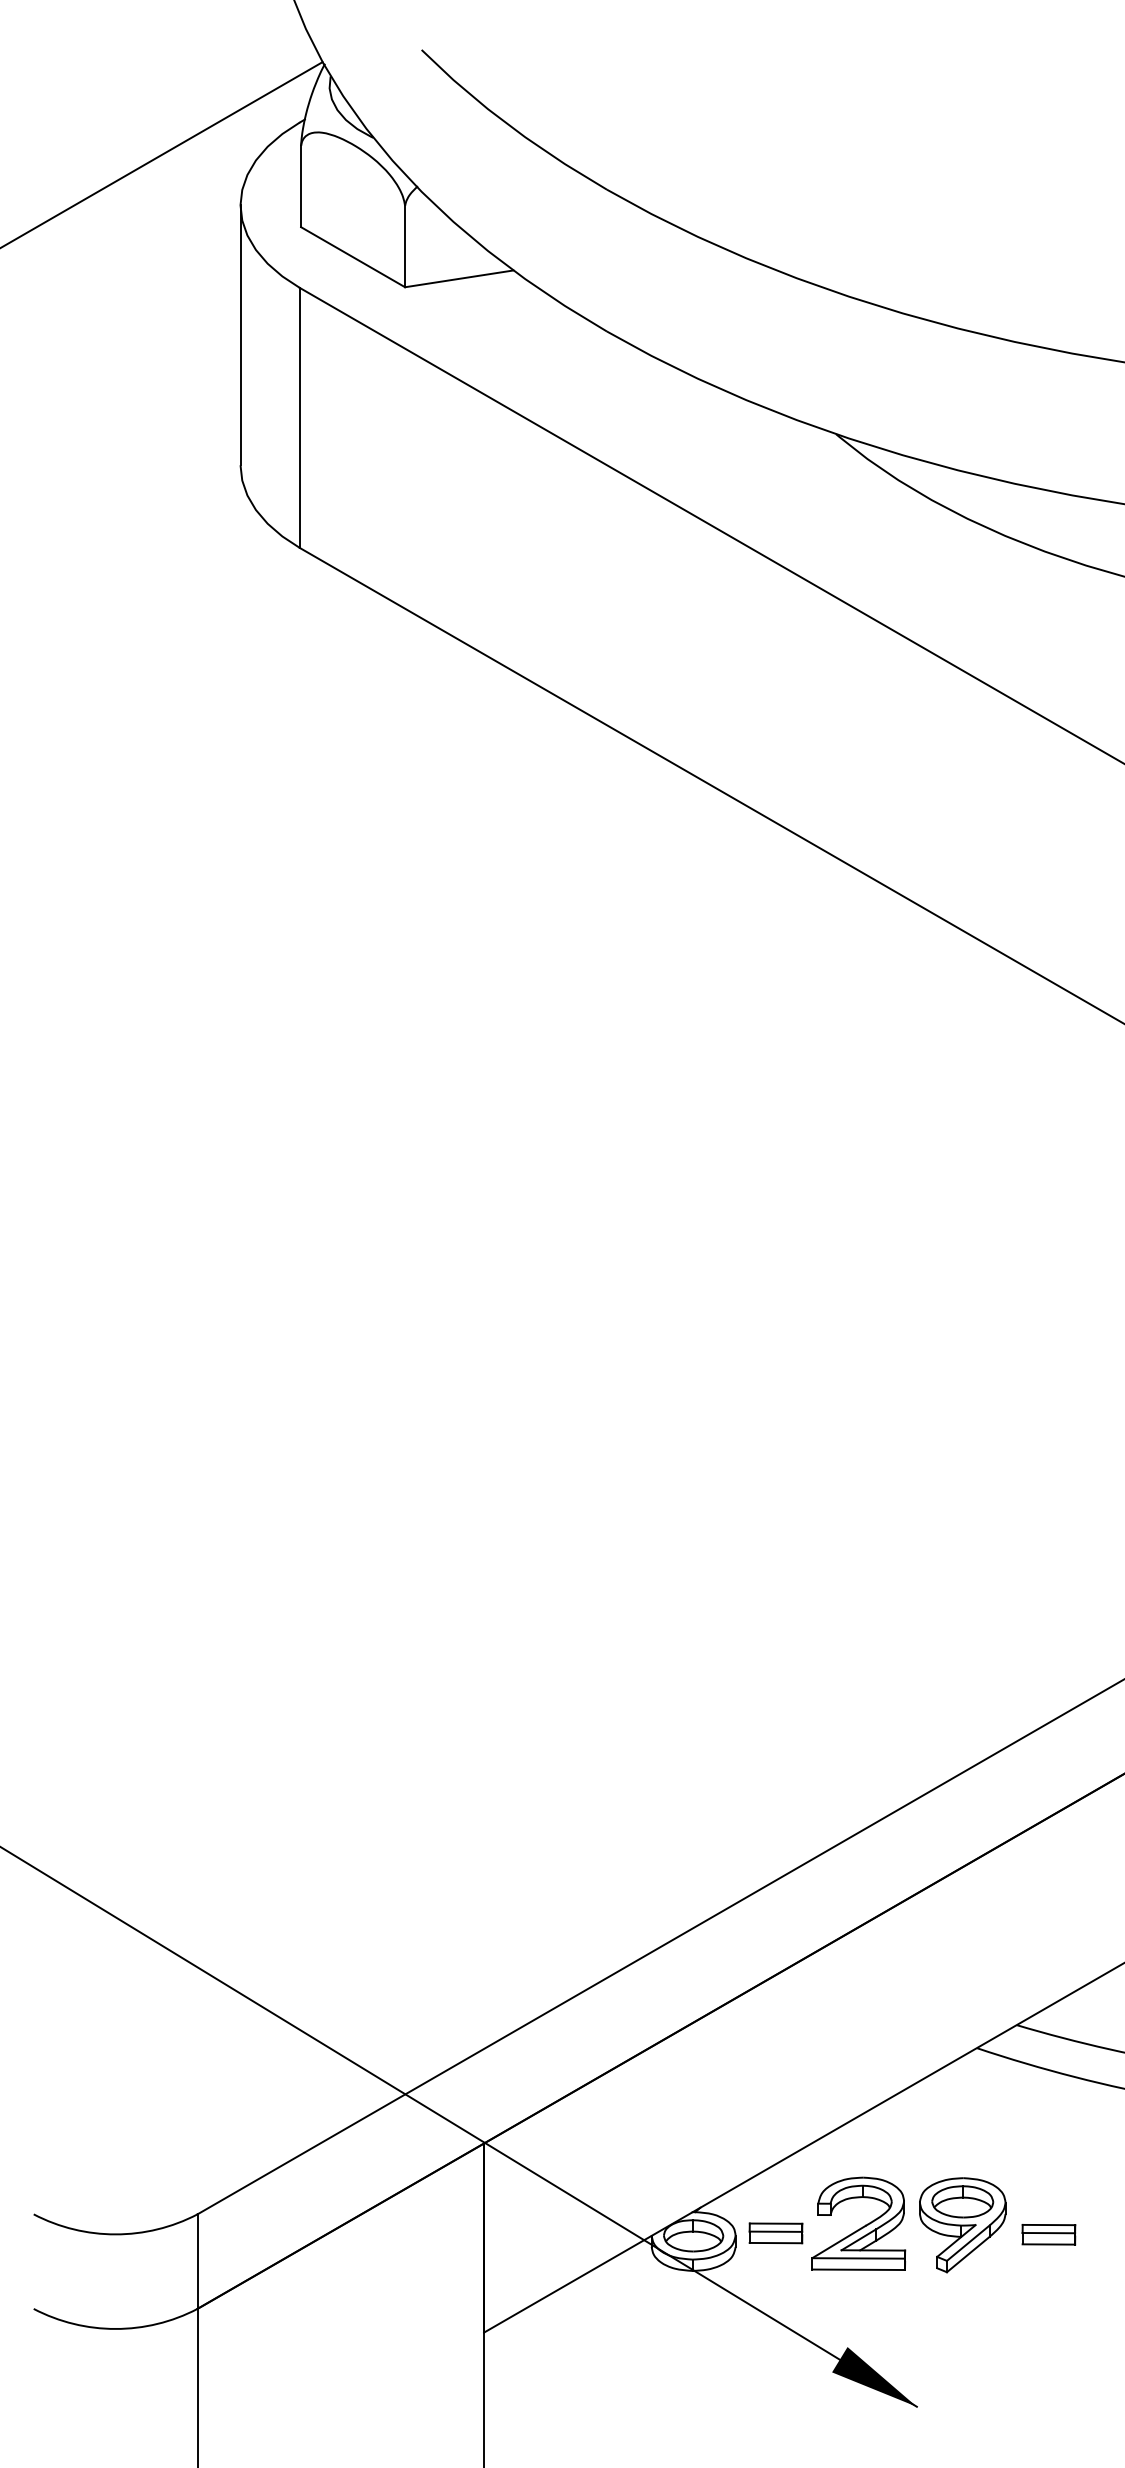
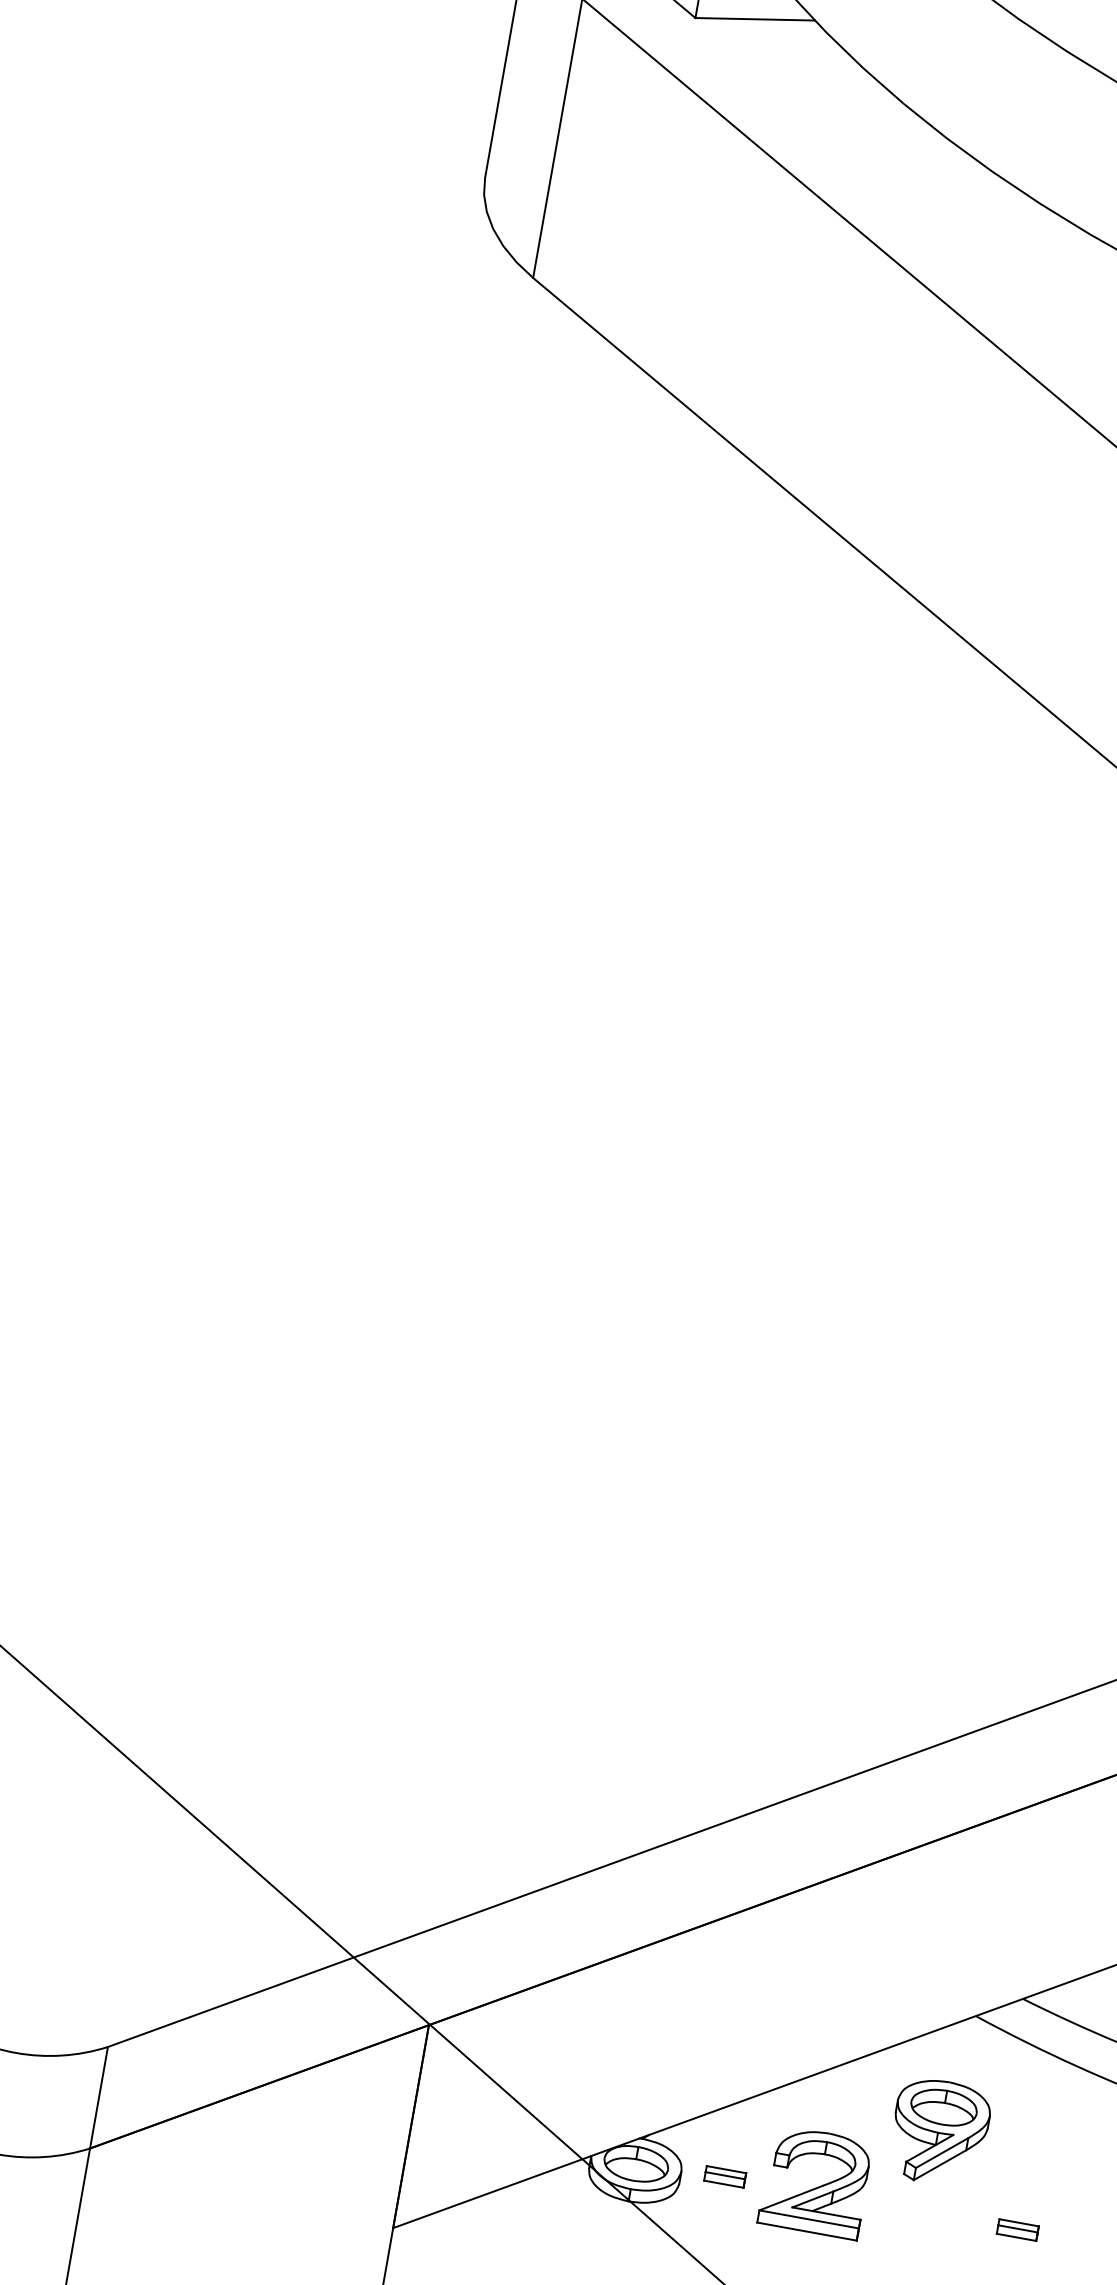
part: (962, 2225) -> (939, 2132), moved
part: (775, 2233) -> (724, 2176), size x0.7
part: (1048, 2234) -> (1017, 2229), size x0.7

